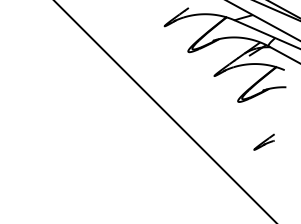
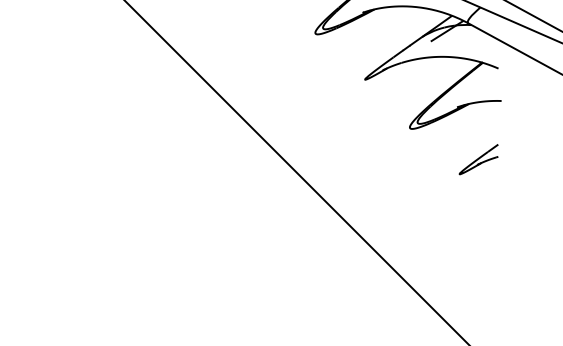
part: (263, 141) -> (477, 158), moved

